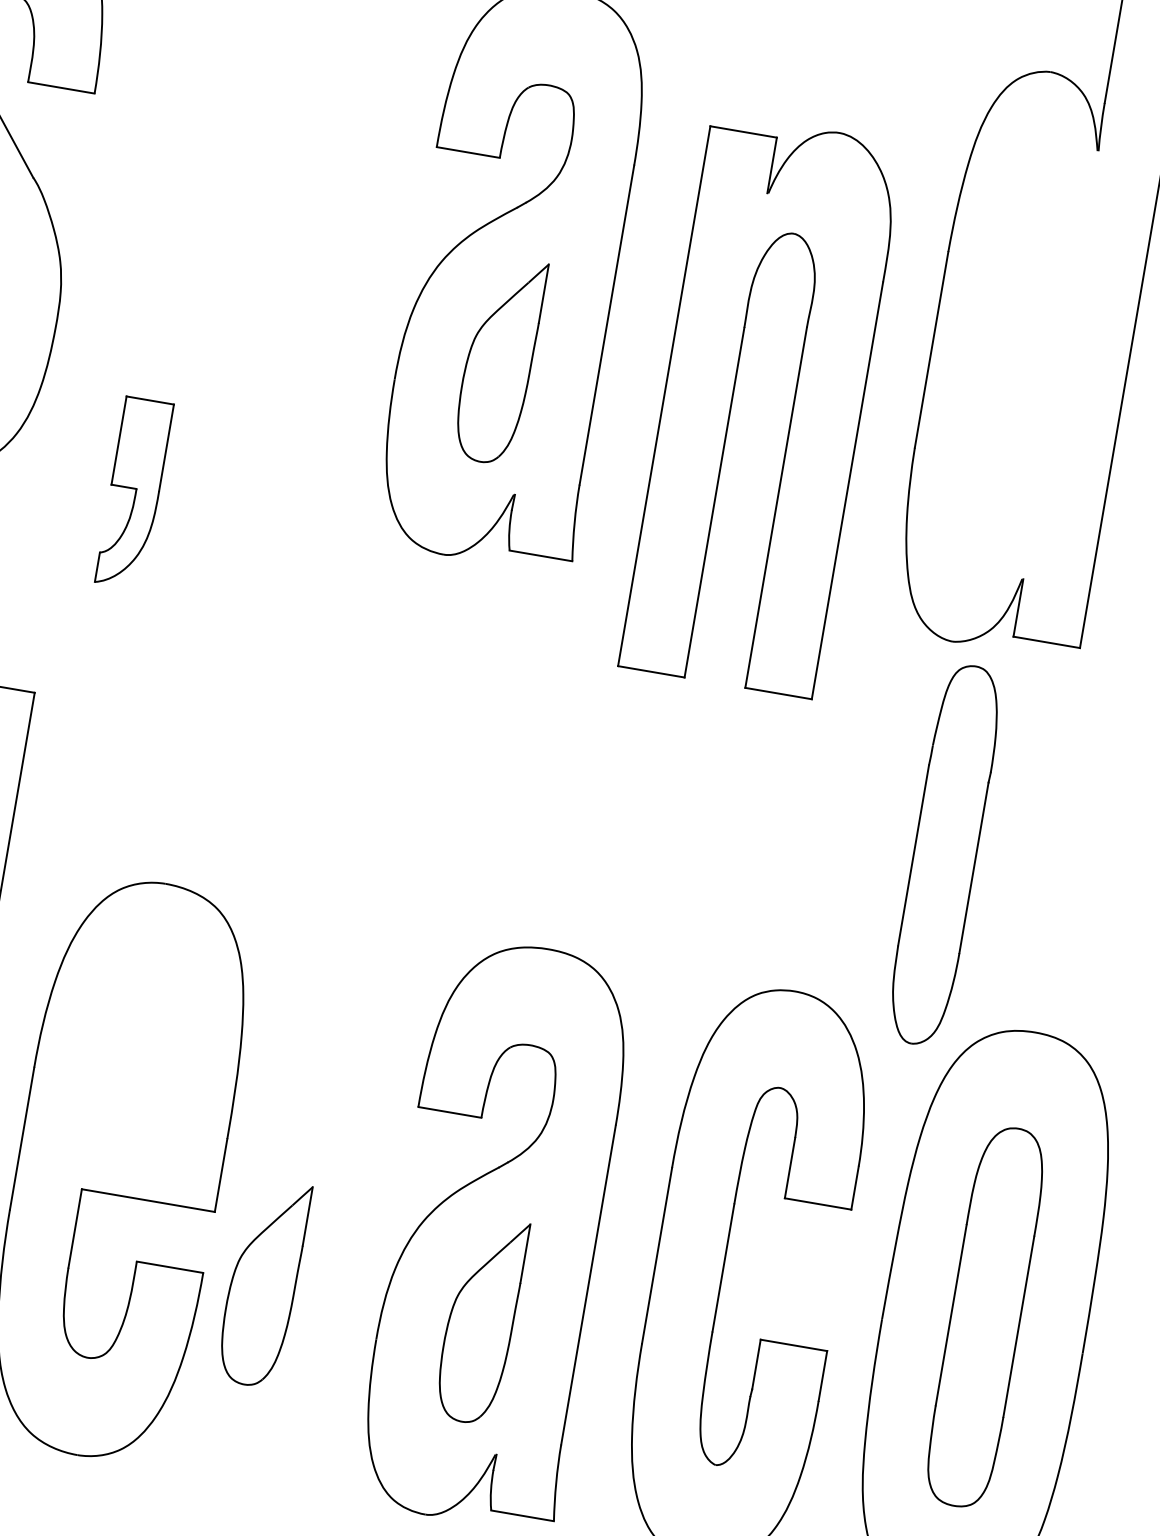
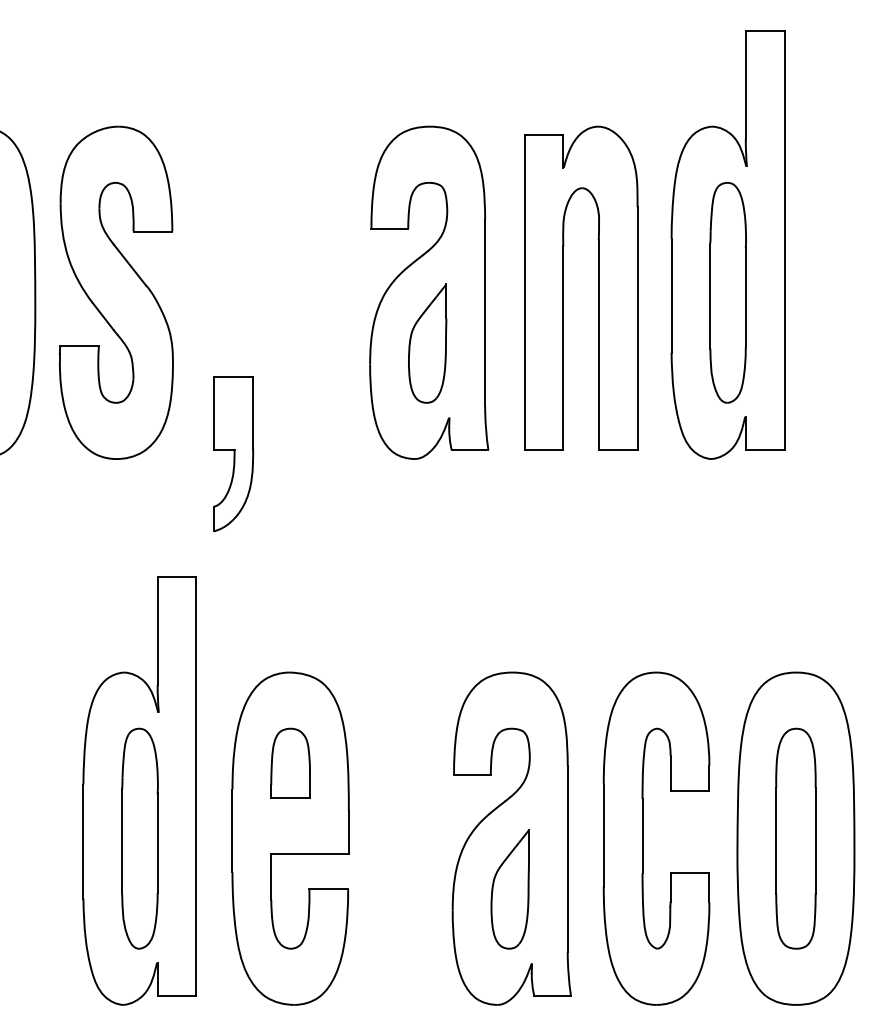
part: (792, 408) -> (598, 287), moved
part: (134, 493) -> (233, 454), size x1.43
part: (945, 854) -> (728, 292), moved
part: (141, 1038) -> (290, 762), added
part: (262, 1283) -> (382, 889), removed

